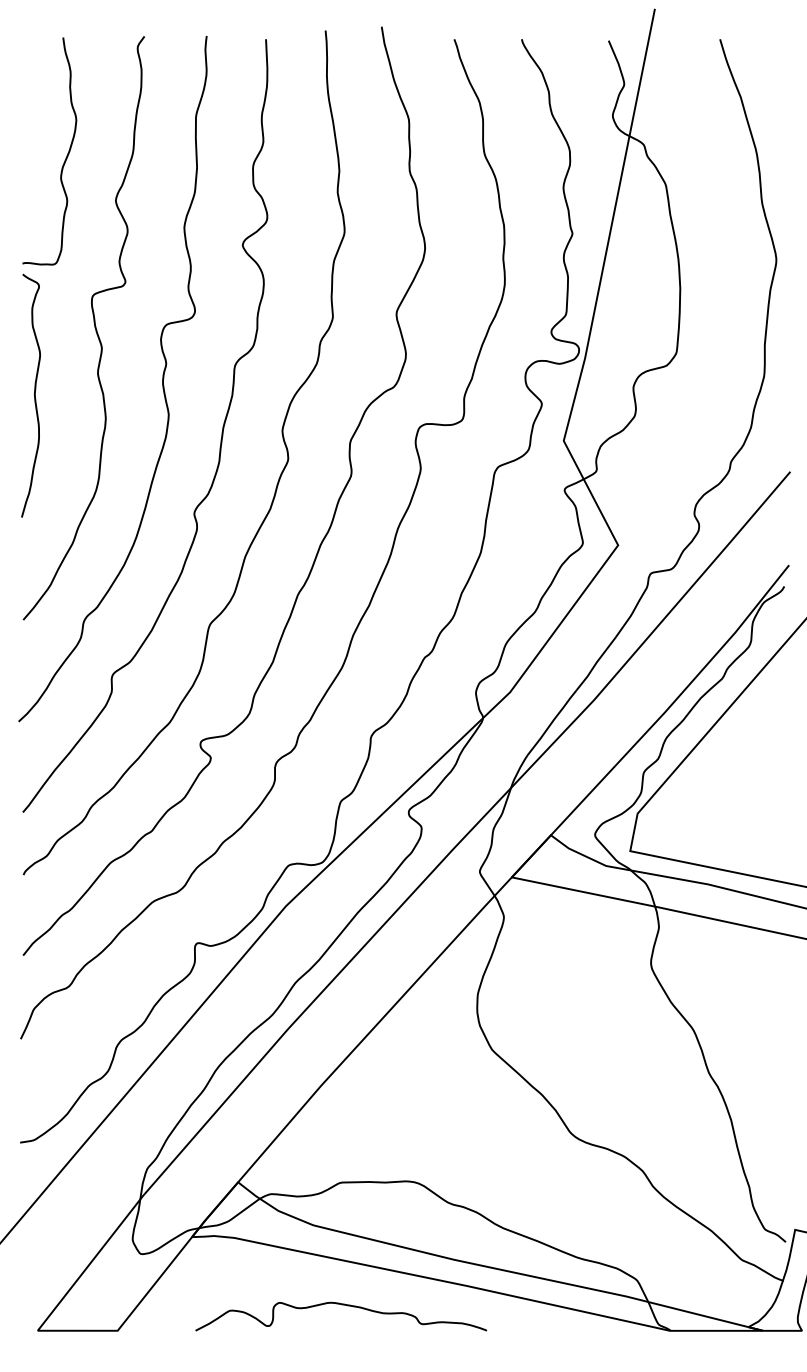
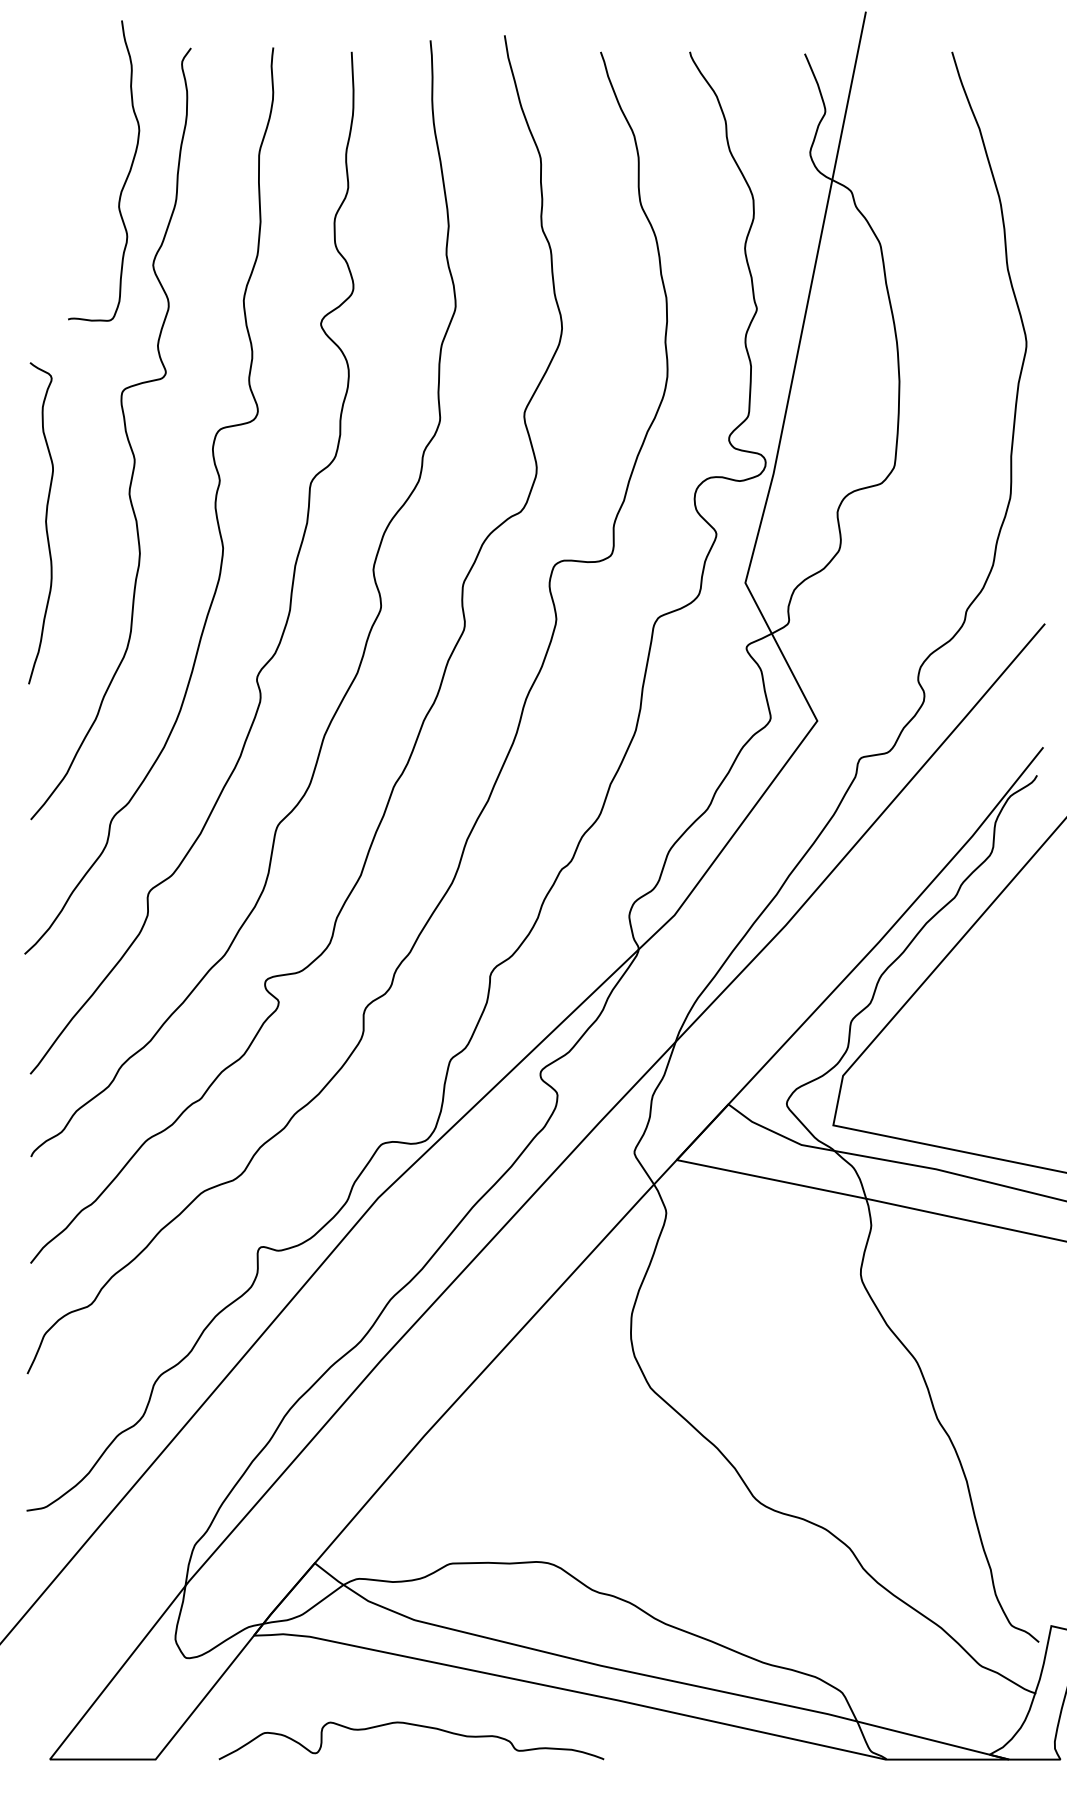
curve: (65, 157) -> (124, 179), moved
curve: (341, 1305) -> (411, 1726), moved

